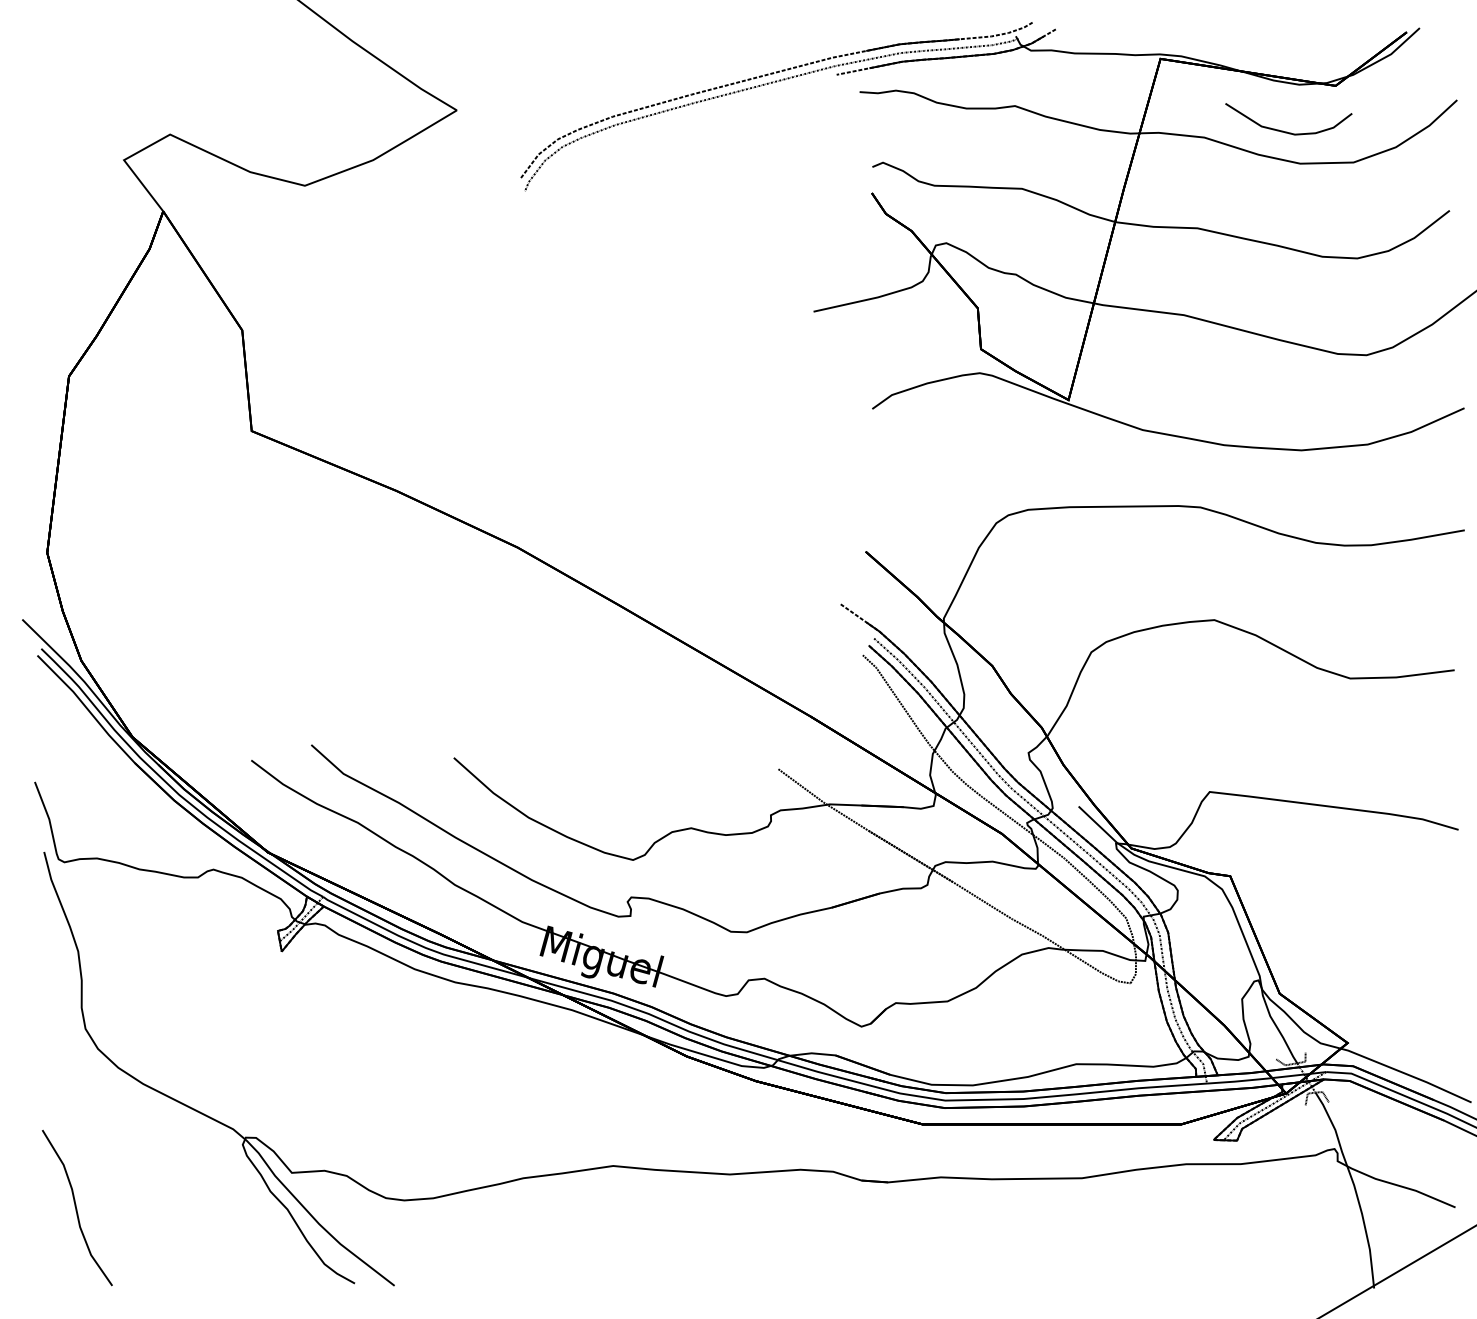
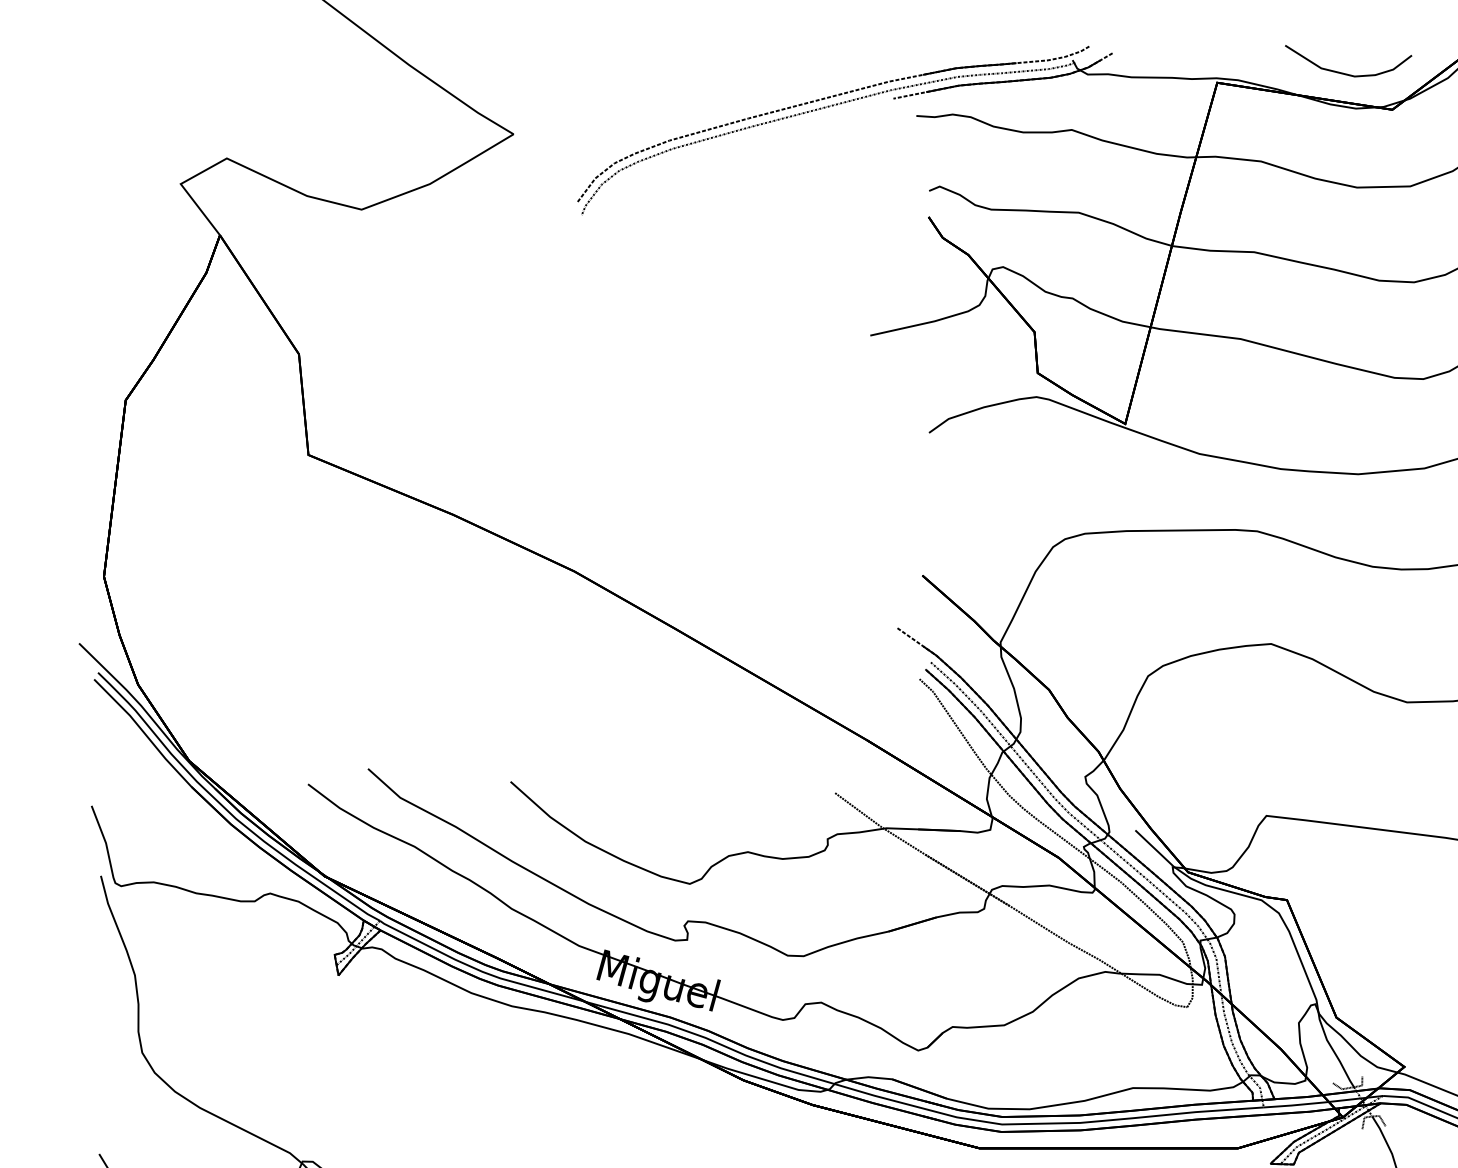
part: (1287, 131) -> (1347, 73), moved

